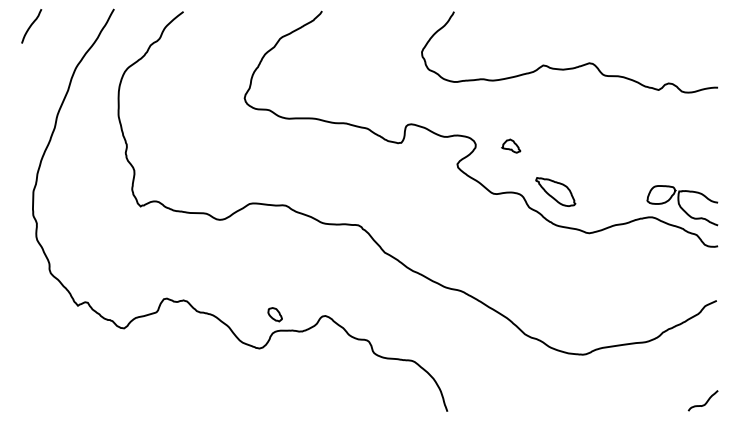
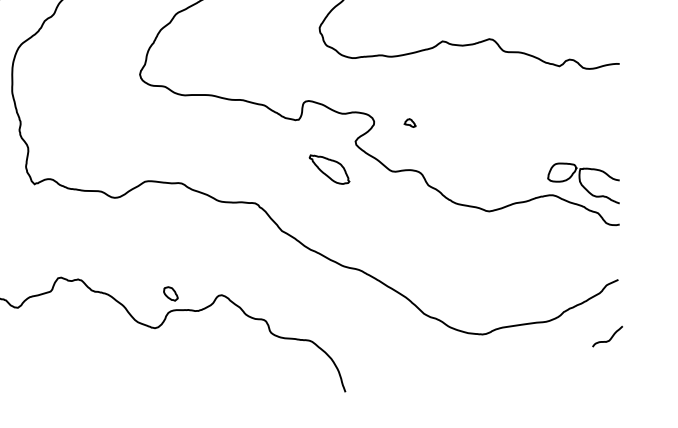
part: (511, 145) -> (410, 122), size x0.6
part: (555, 191) -> (329, 169), moved
curve: (705, 402) -> (609, 338), moved

